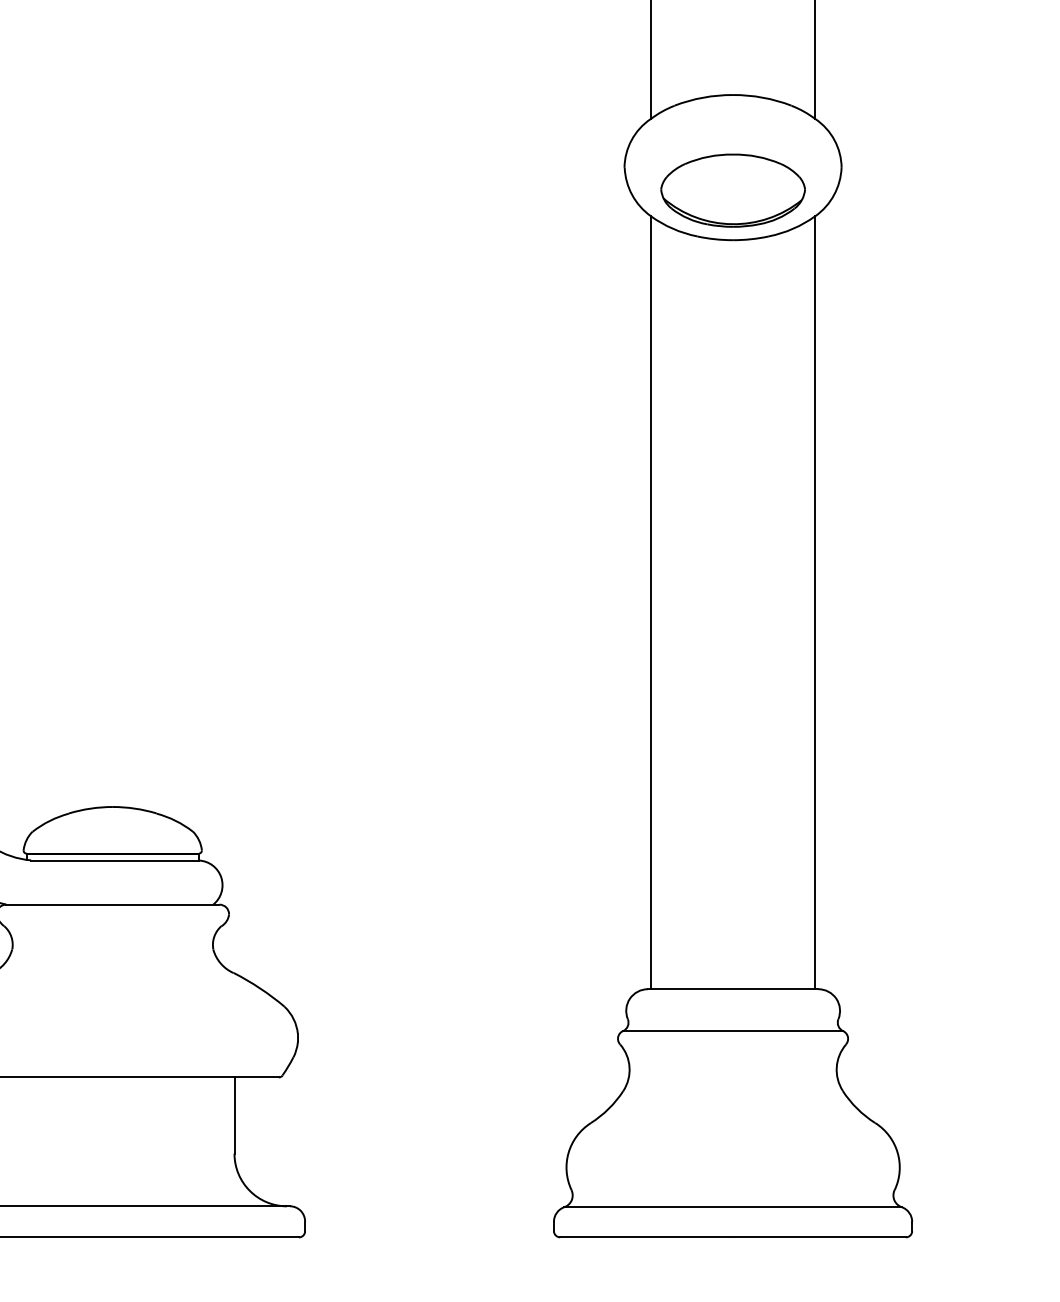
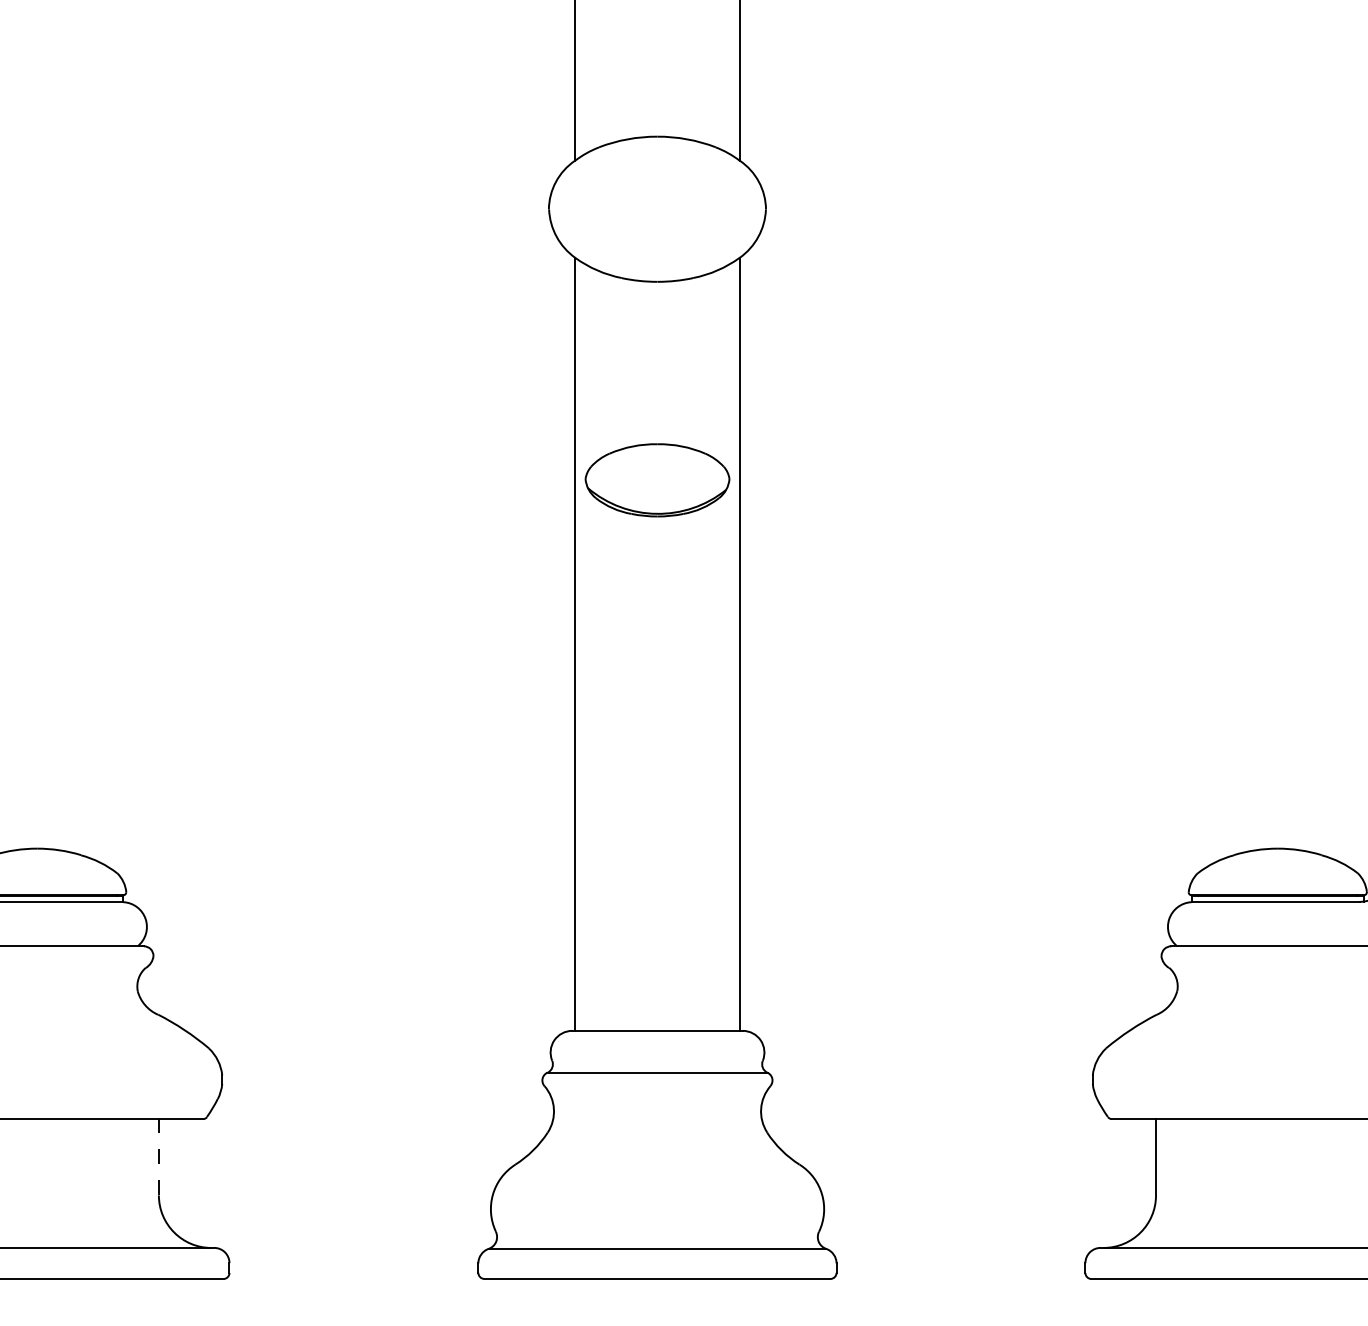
part: (733, 190) -> (657, 480), moved
line: (235, 1114) -> (159, 1156), solid -> dashed

